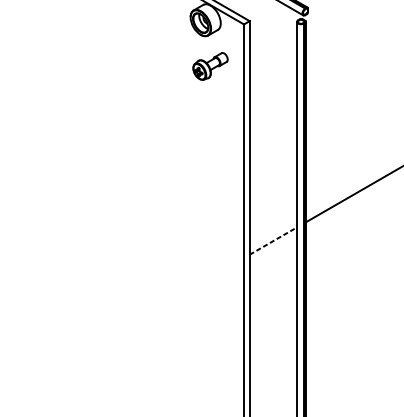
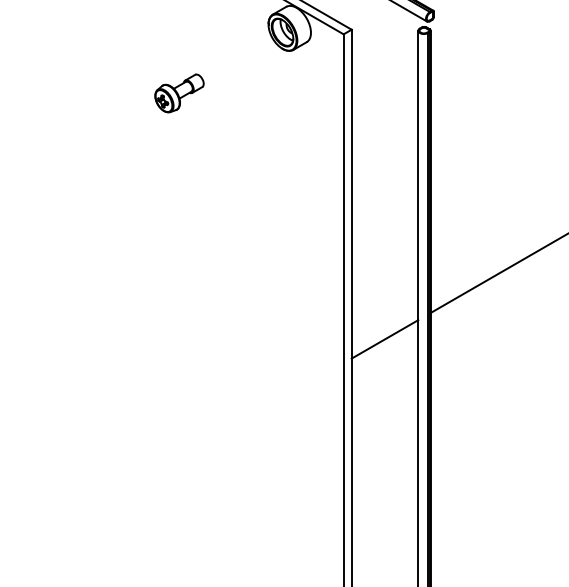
part: (210, 66) -> (179, 93), moved
line: (273, 241) -> (385, 339), dashed -> solid

